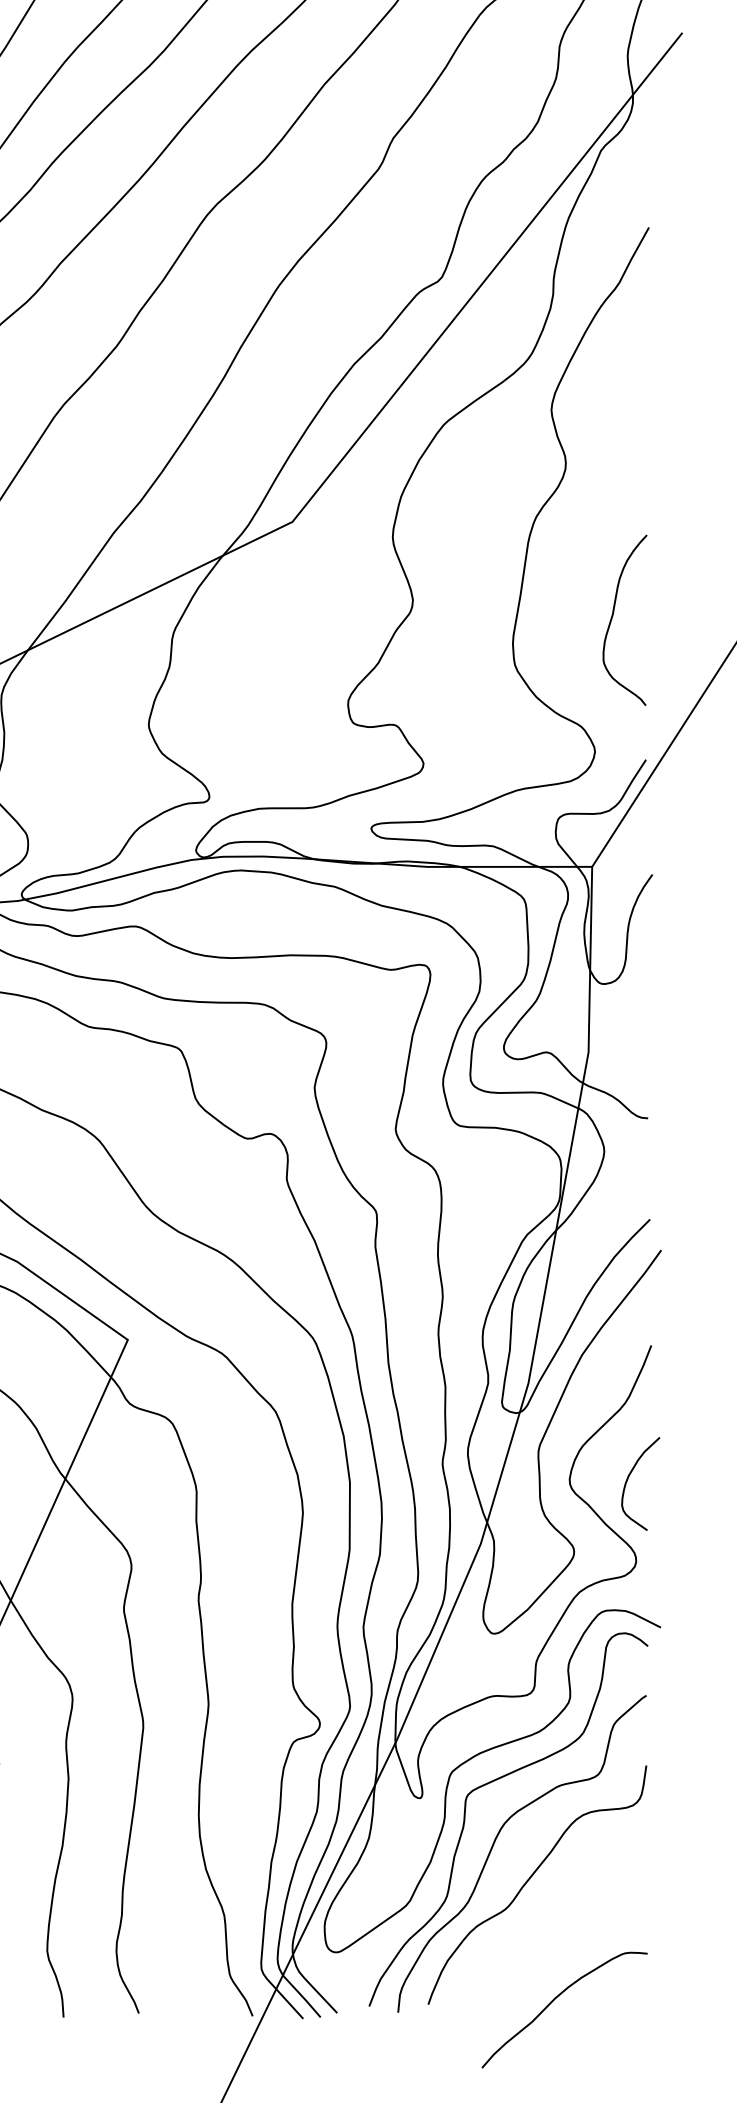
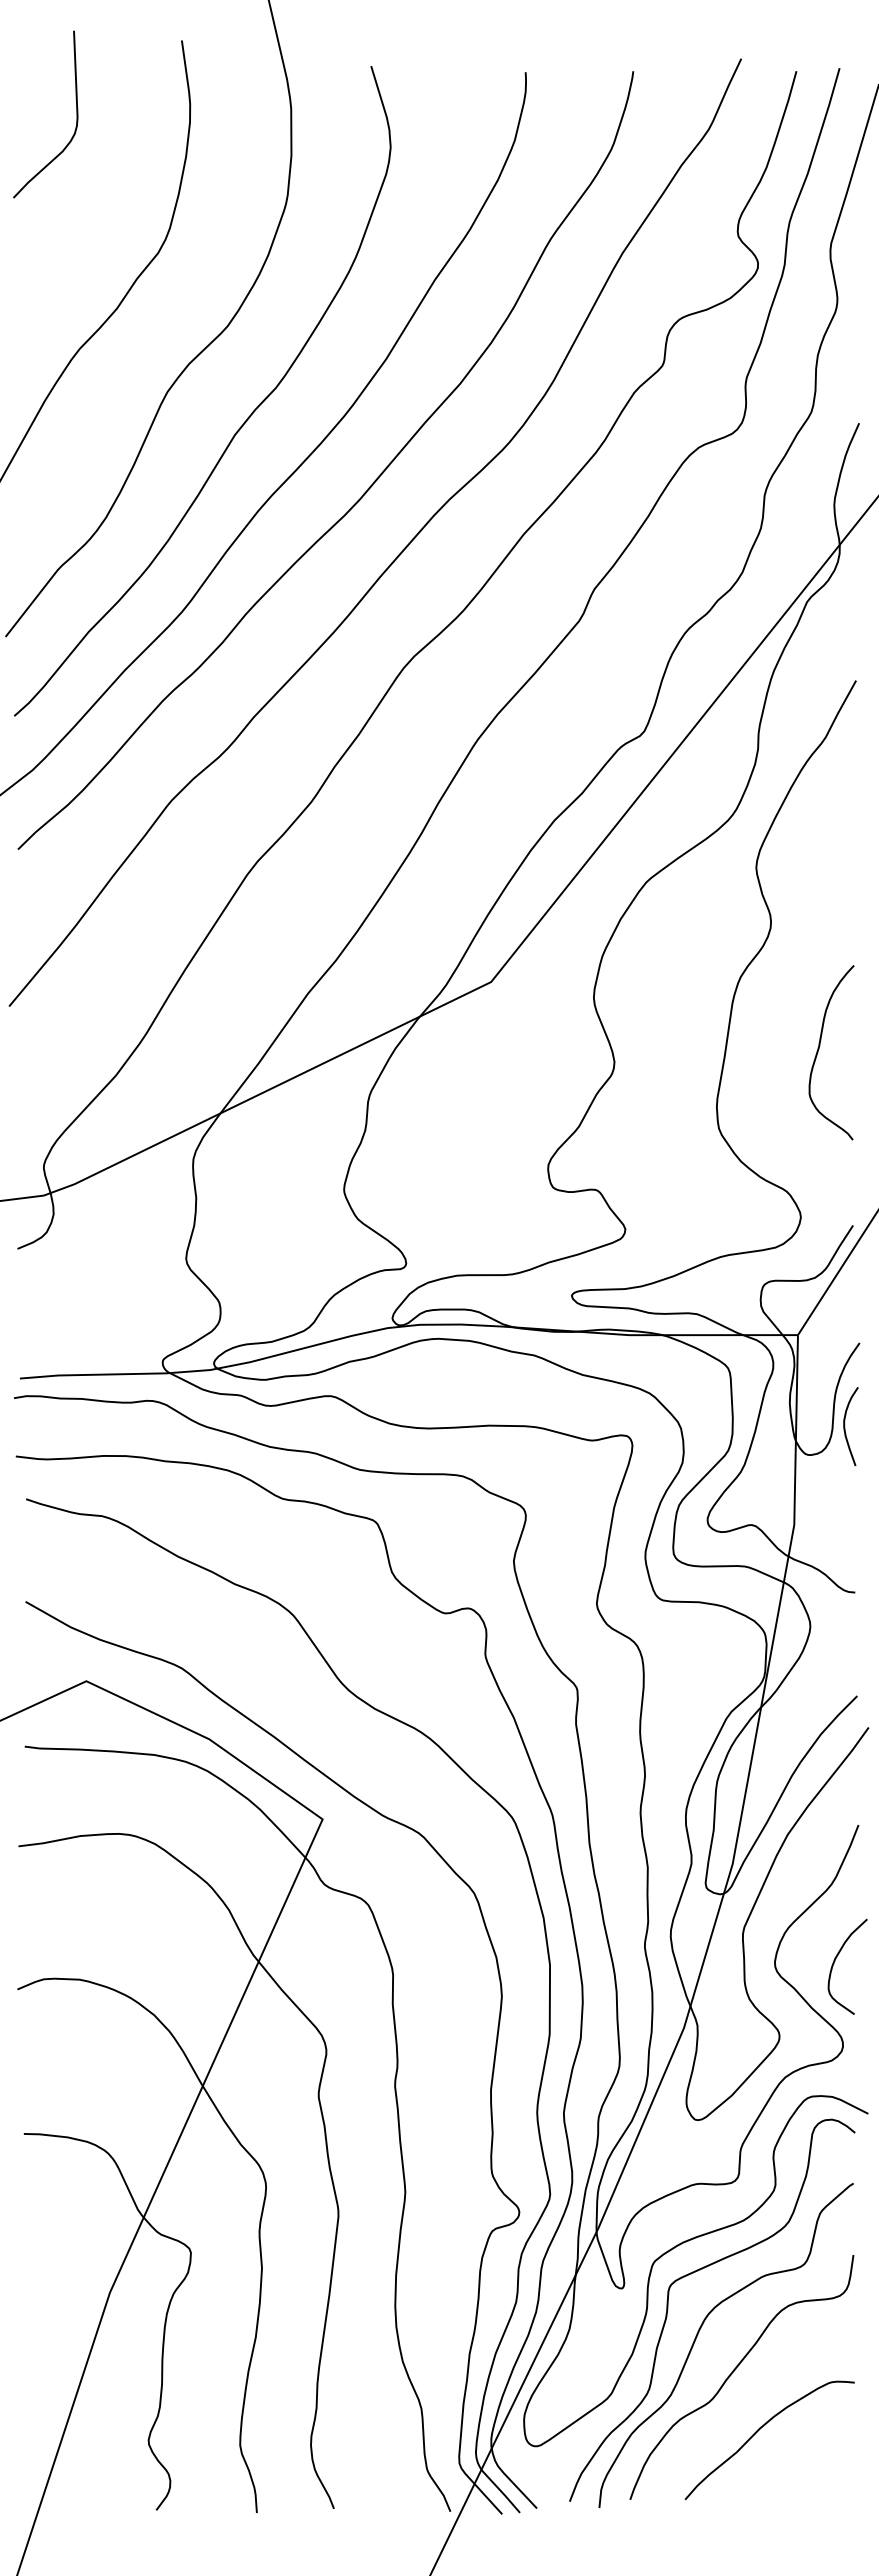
curve: (613, 617) -> (819, 1049), moved
curve: (638, 956) -> (845, 1426), added
curve: (554, 2000) -> (759, 2430), moved

